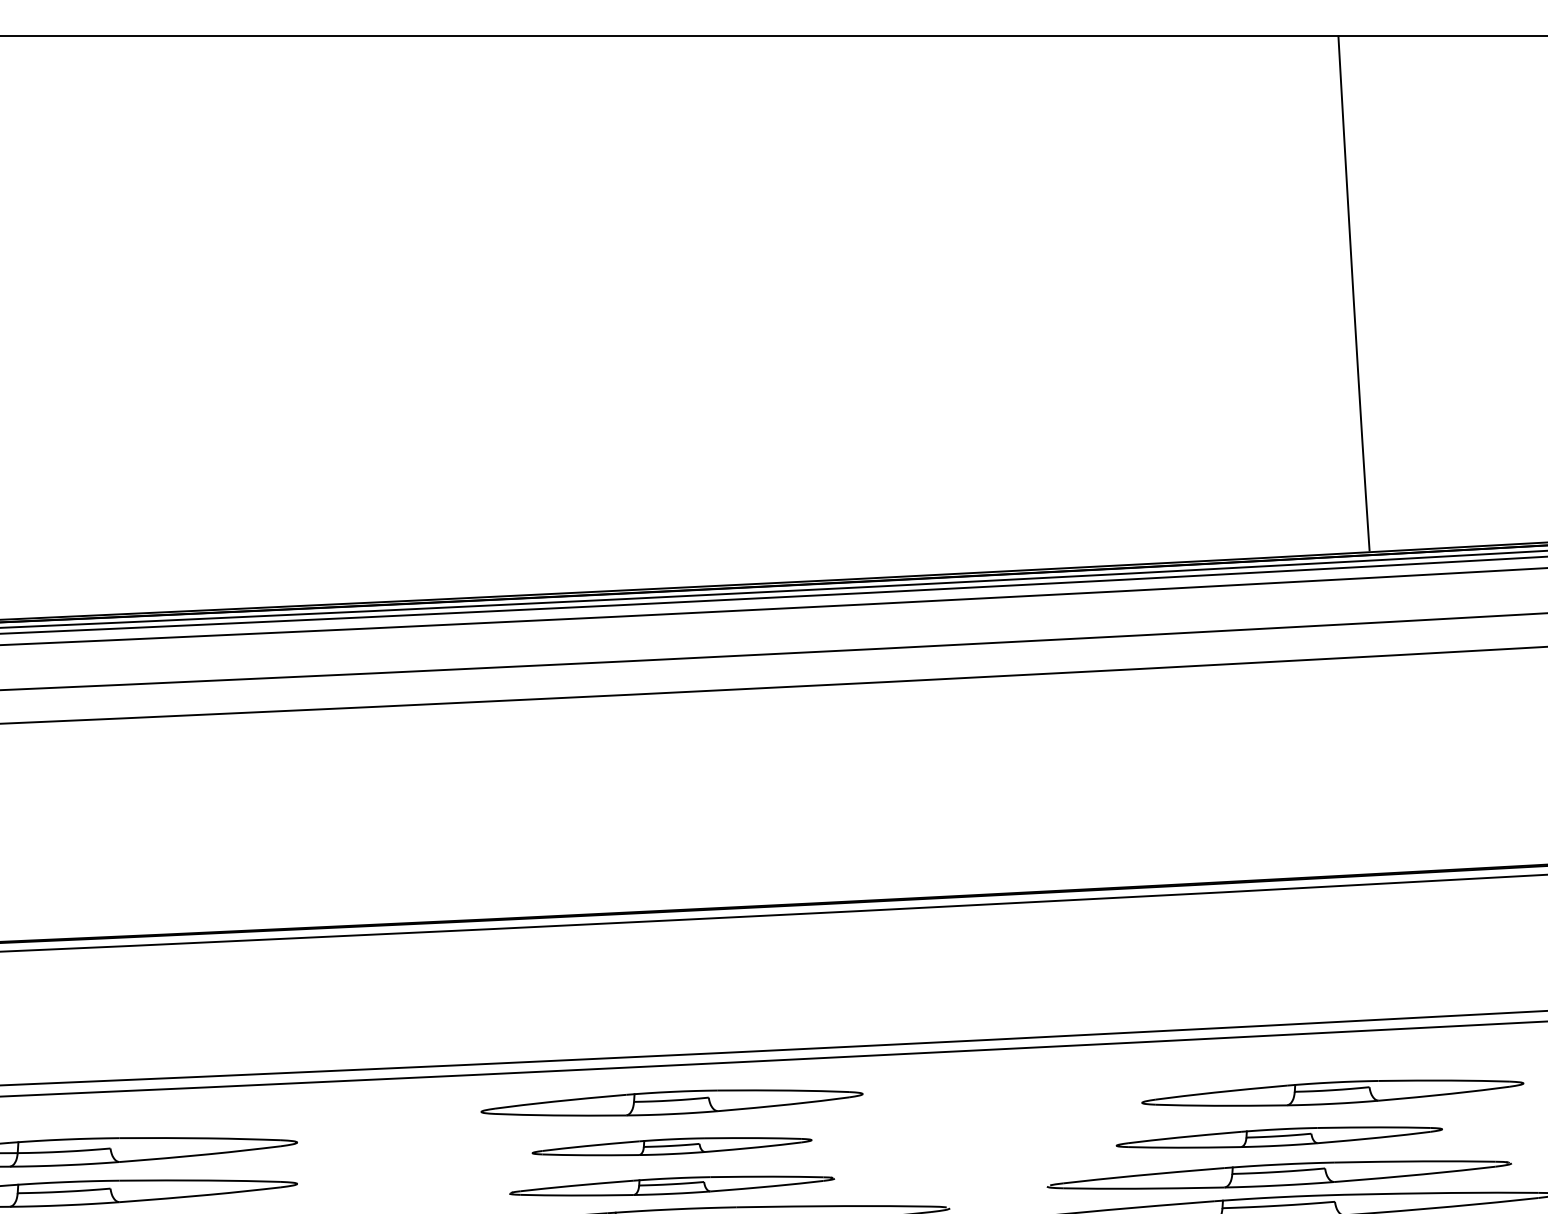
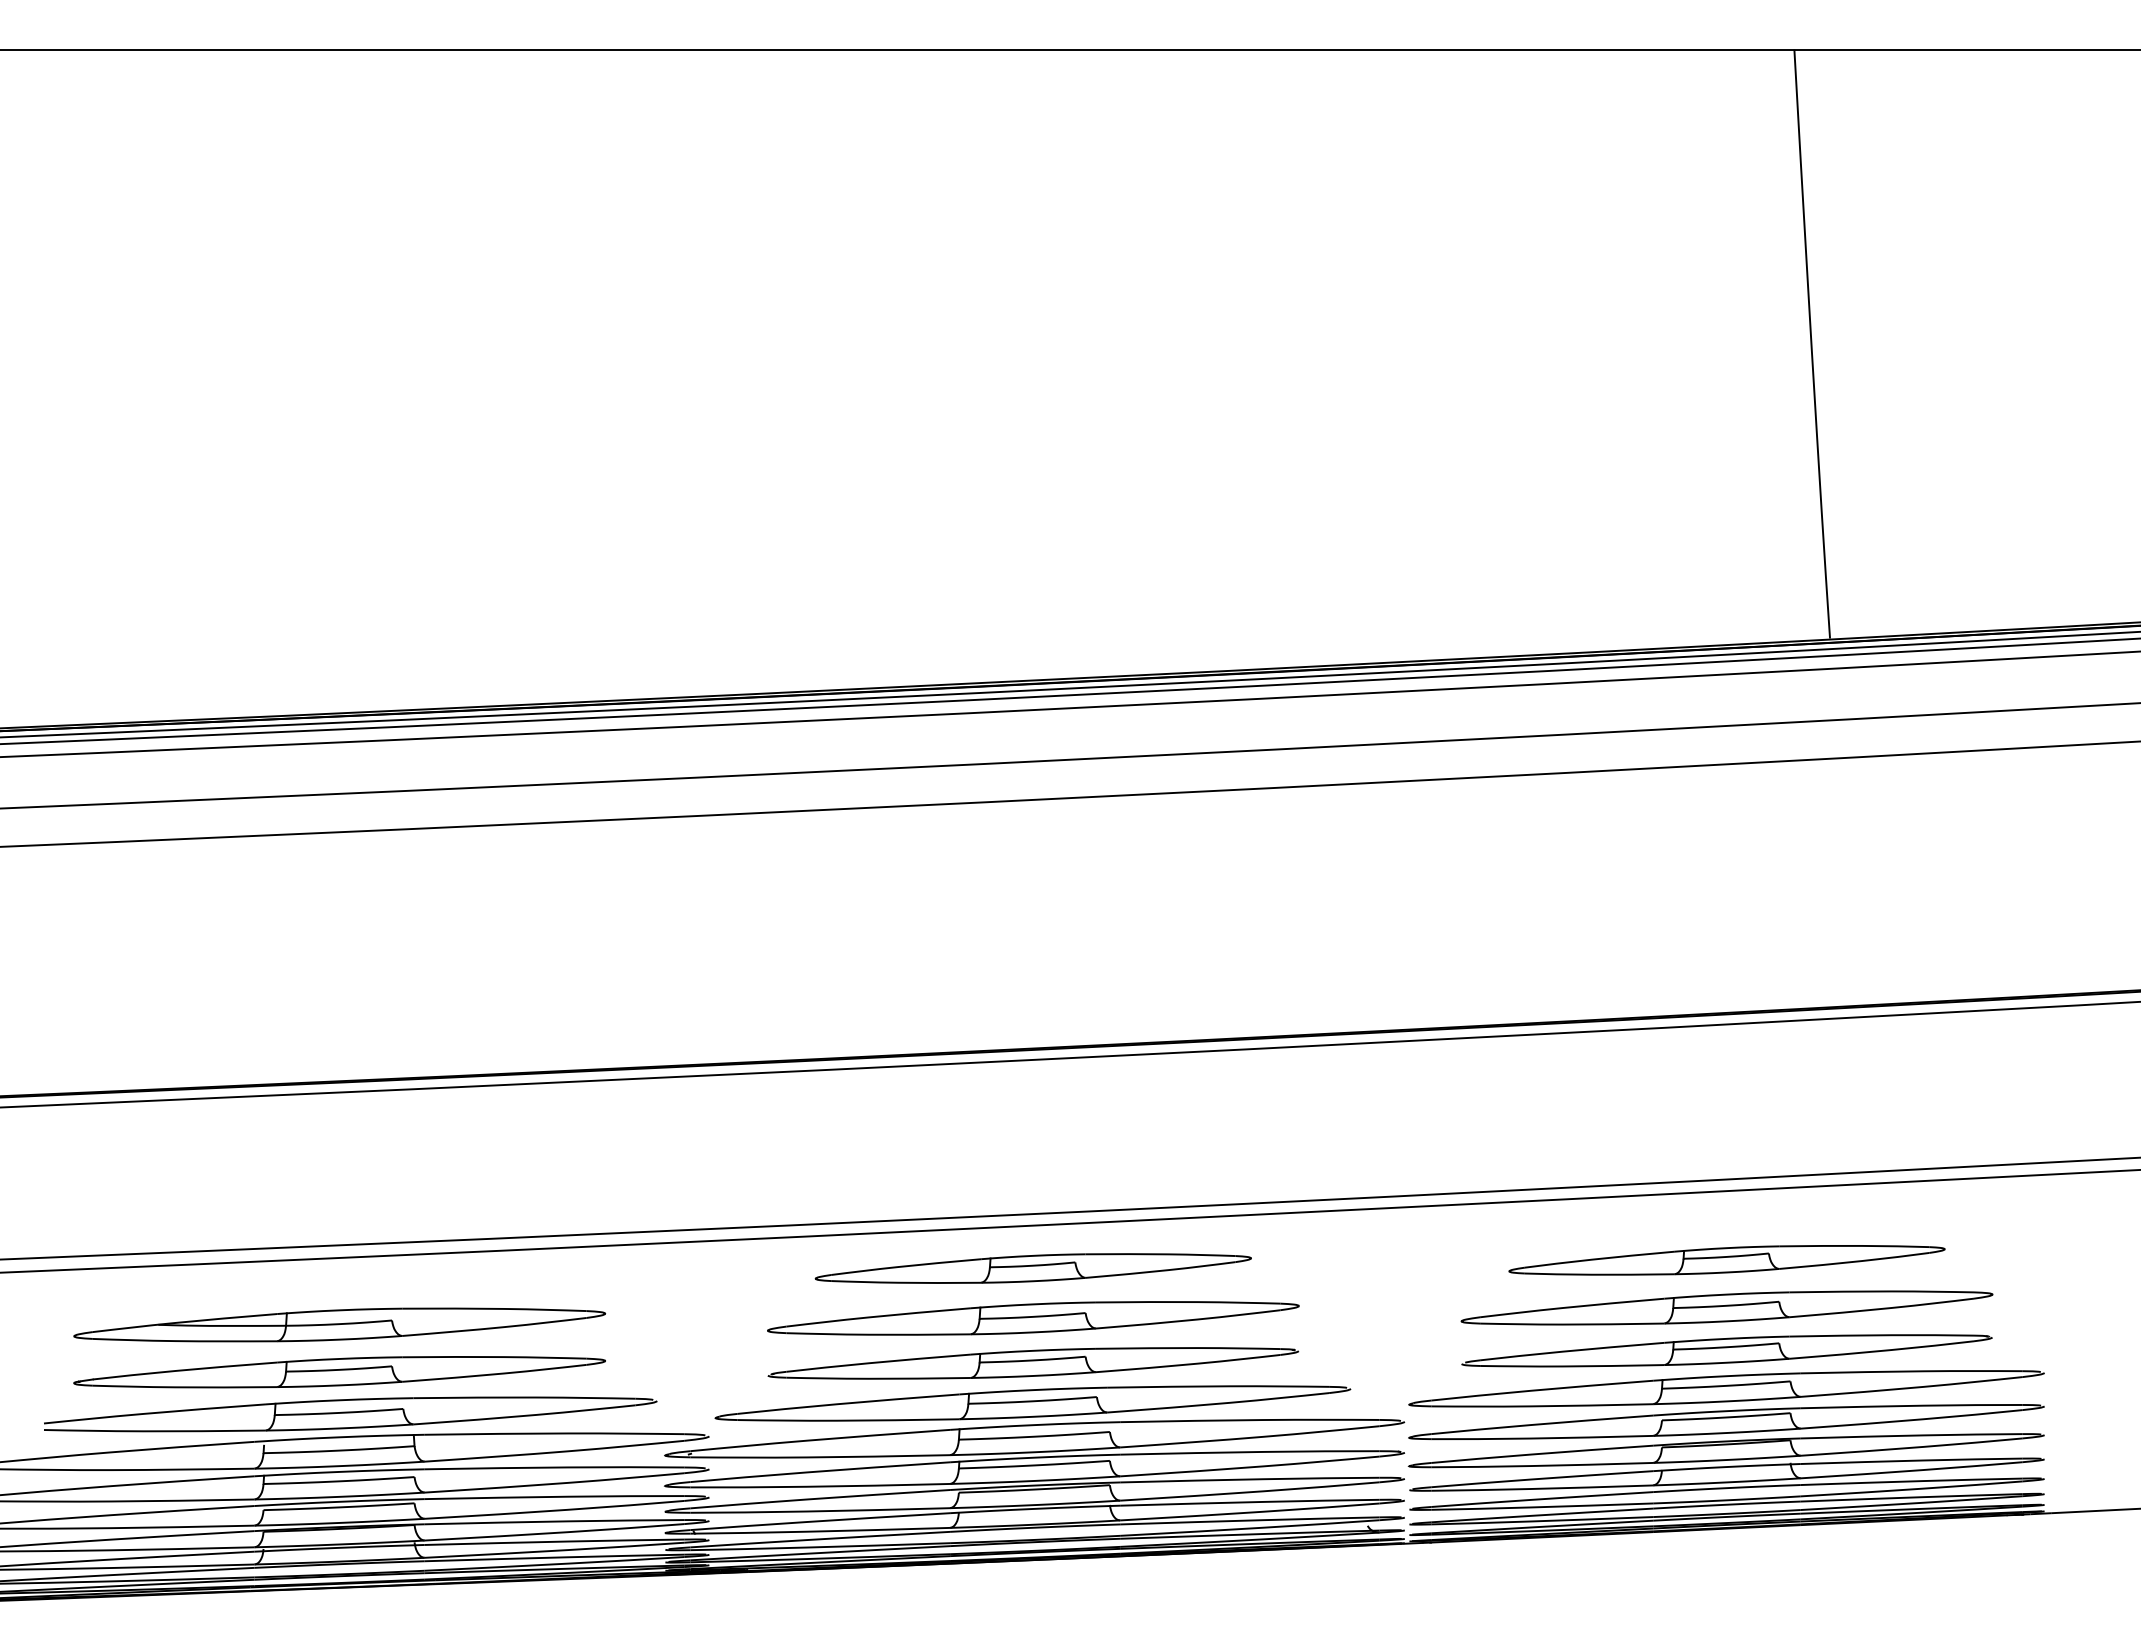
part: (1332, 1093) -> (1726, 1260), moved
part: (1278, 1137) -> (1726, 1307), size x1.43
part: (672, 1146) -> (1033, 1318), size x1.67
part: (672, 1186) -> (1033, 1363), size x1.43

